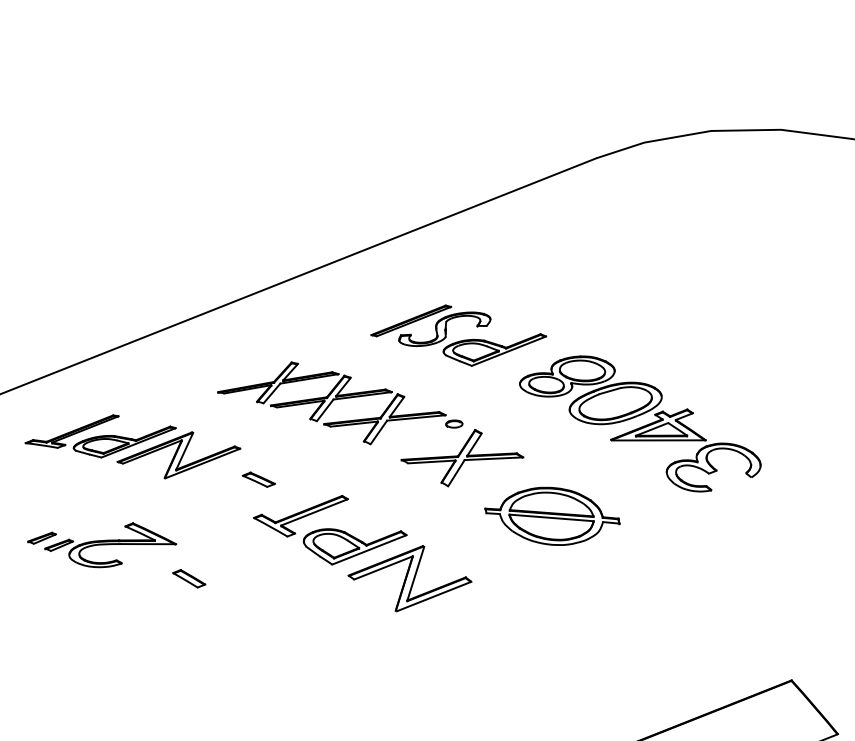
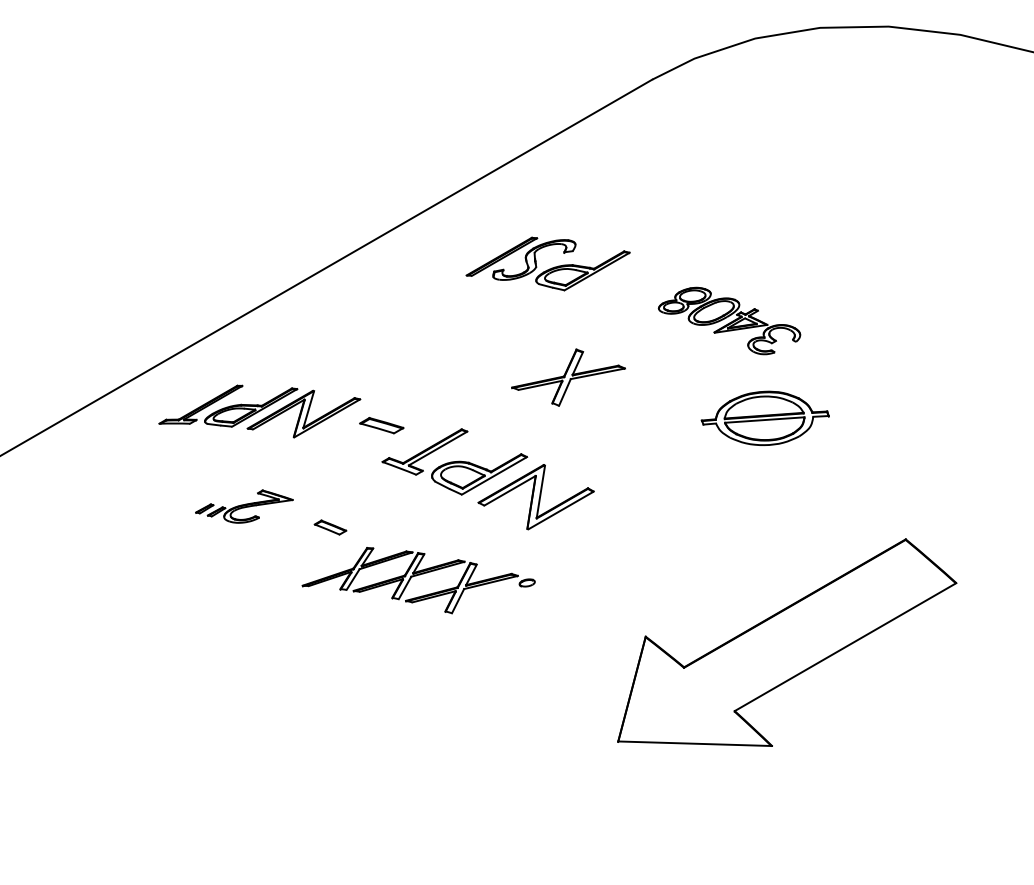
part: (340, 404) -> (418, 580), moved
part: (640, 423) -> (729, 320), size x0.6
part: (258, 479) -> (381, 425), size x1.4
part: (551, 515) -> (764, 417), moved
part: (102, 543) -> (244, 506), size x0.7

